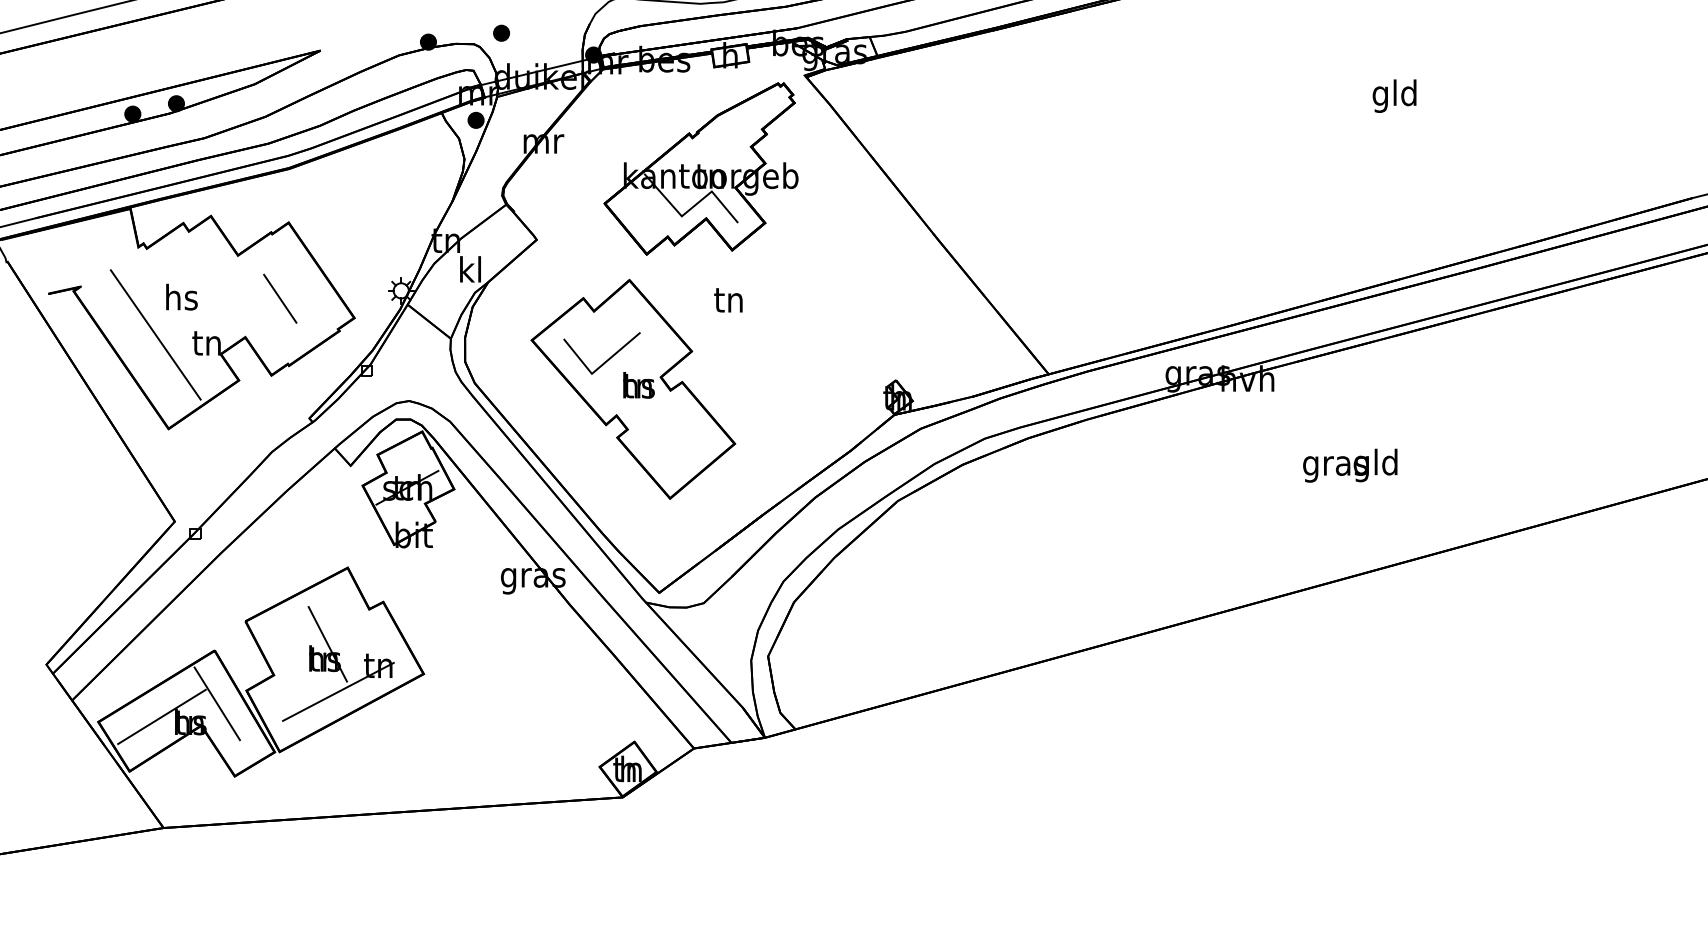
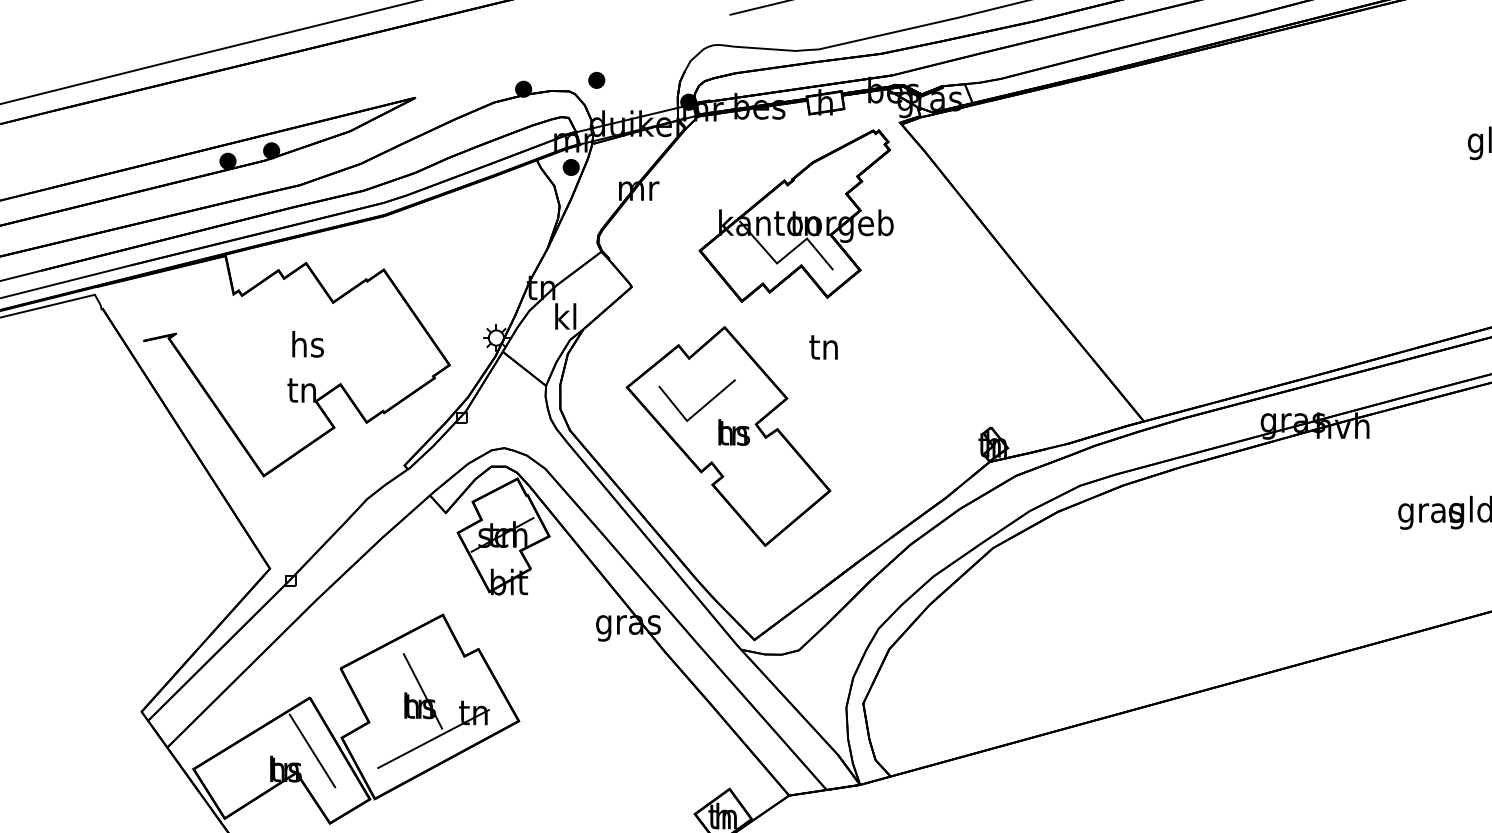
text: (181, 296) -> (307, 343), moved
line: (280, 298) -> (375, 345), removed
line: (155, 334) -> (250, 381), removed
line: (161, 716) -> (256, 763), removed

